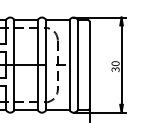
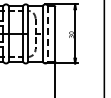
line: (78, 64) -> (48, 33), solid -> dashed

